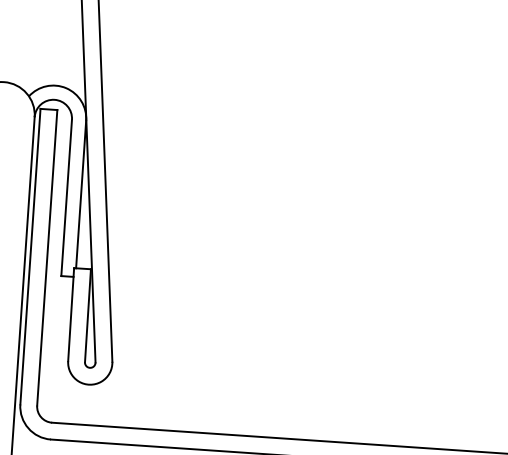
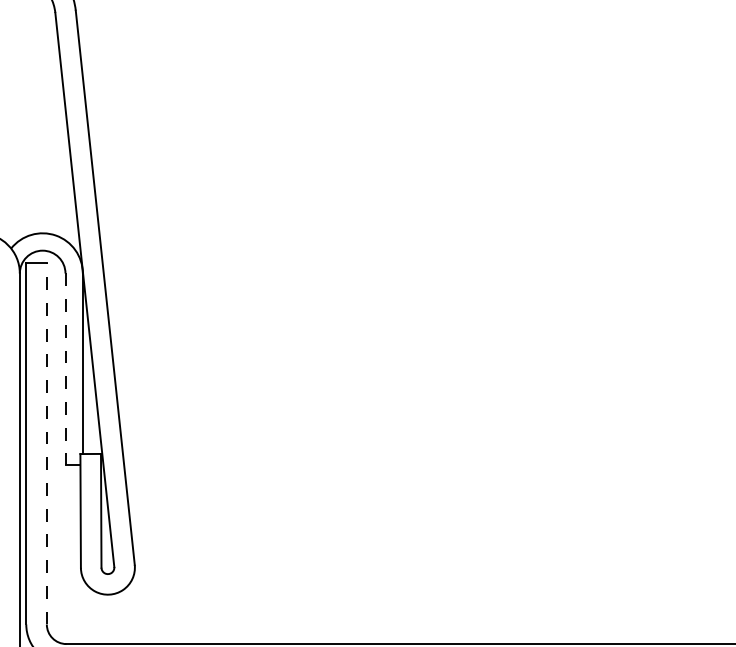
line: (66, 198) -> (65, 369), solid -> dashed
line: (46, 257) -> (46, 443), solid -> dashed

